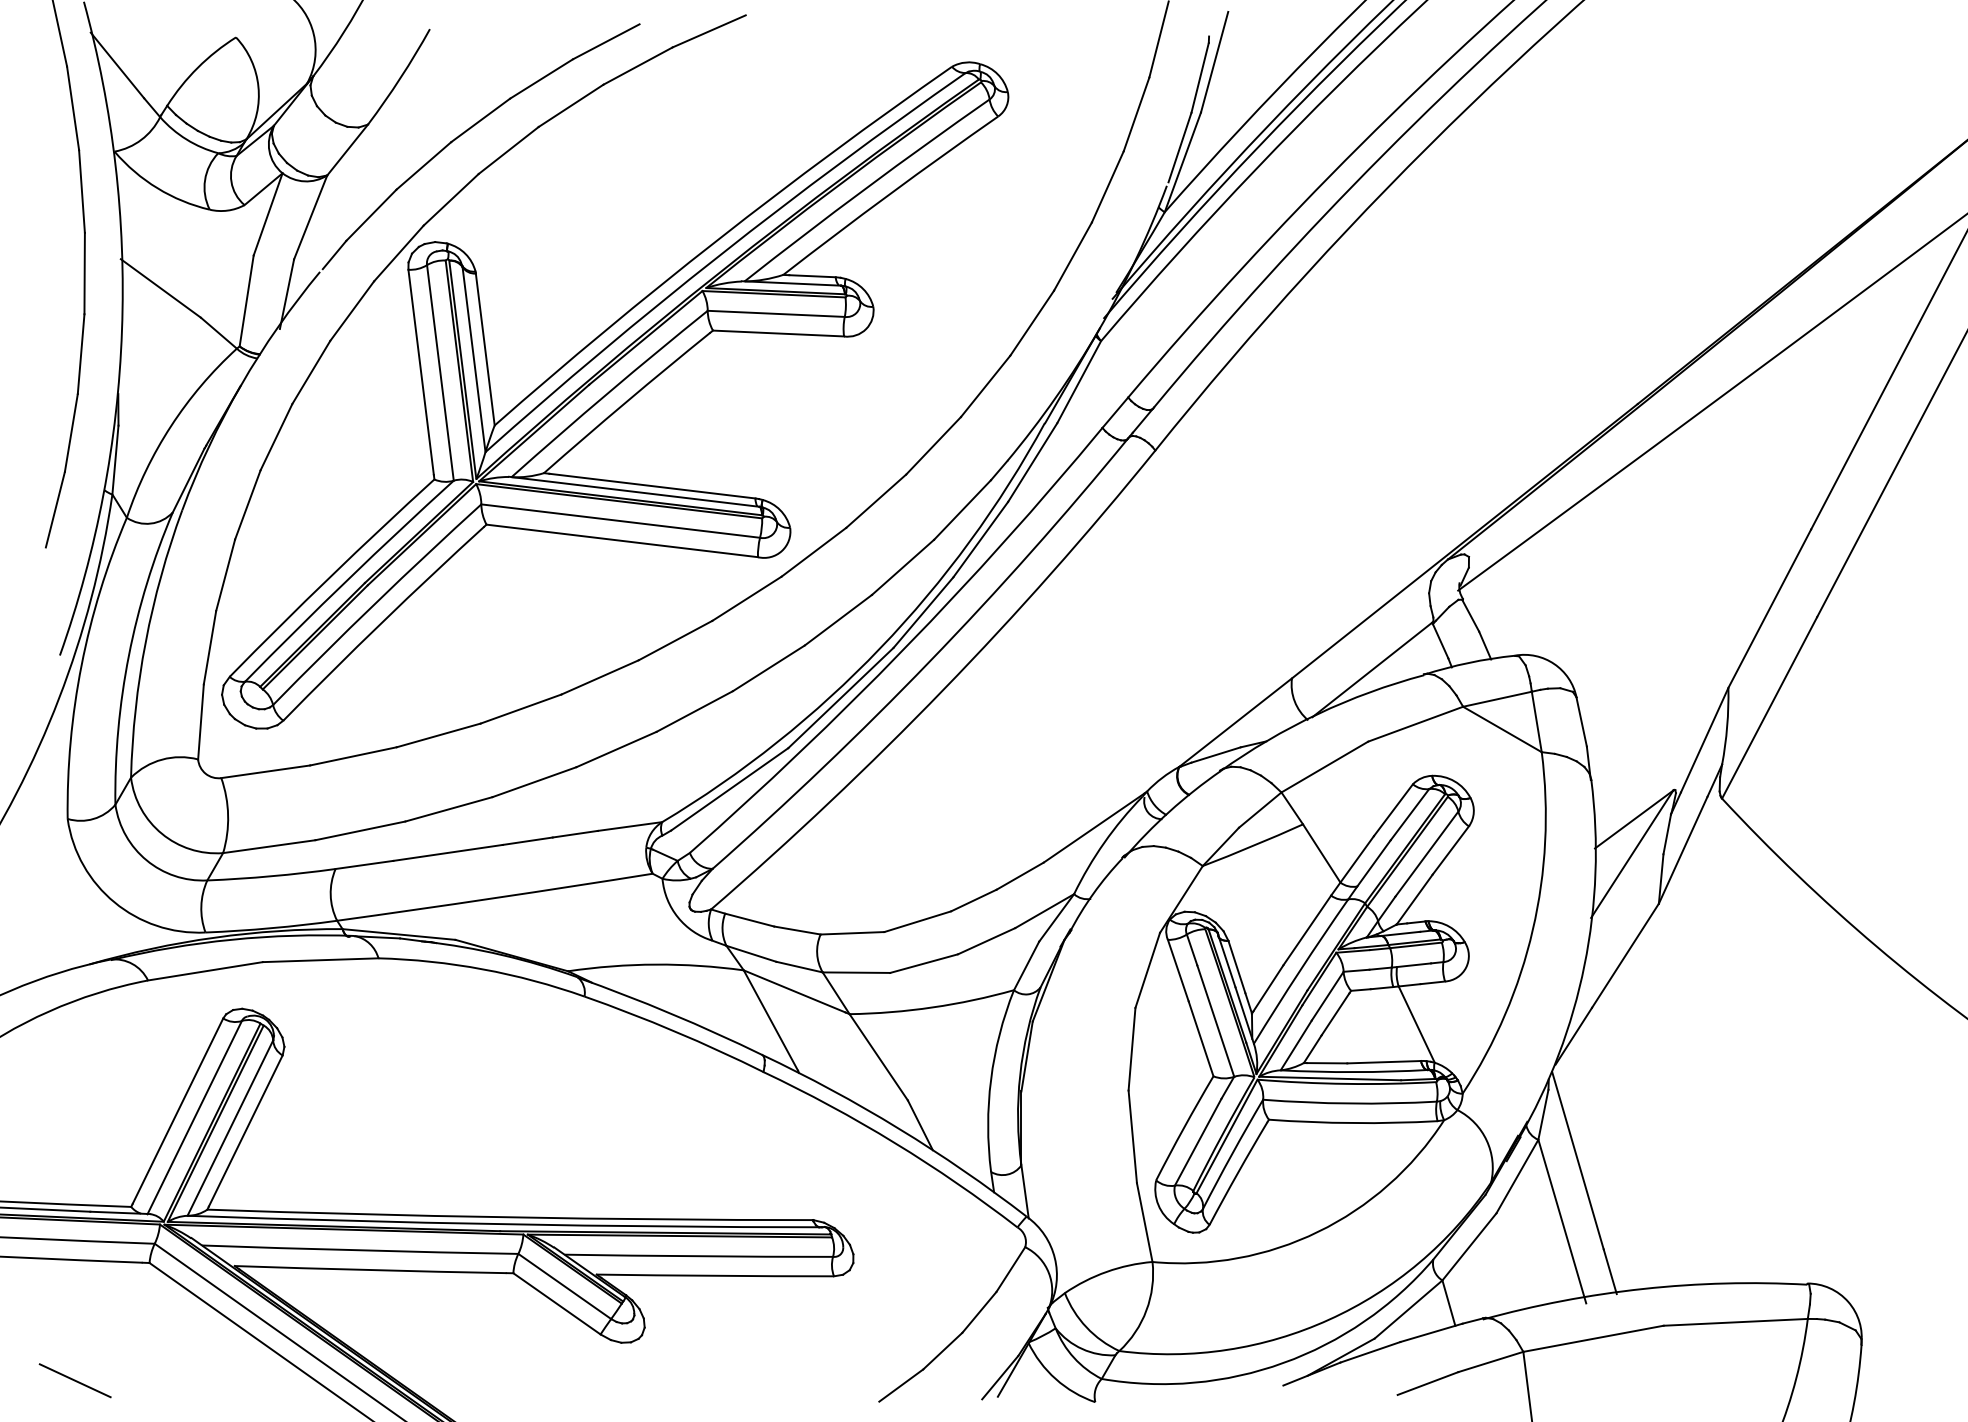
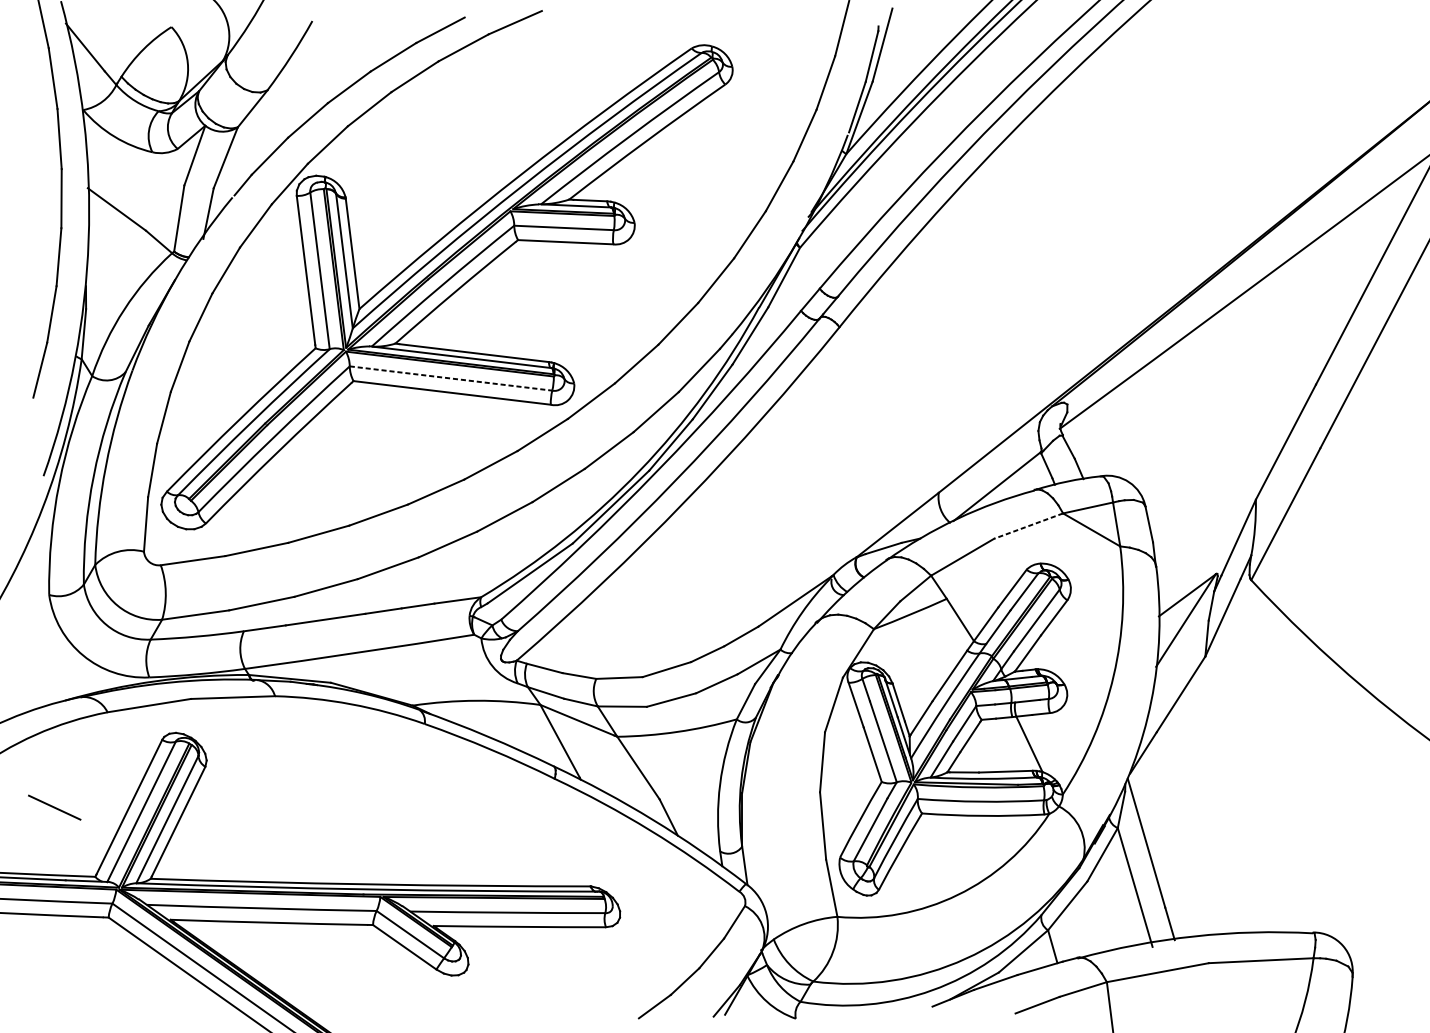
line: (621, 521) -> (451, 378), solid -> dashed
line: (1415, 724) -> (1028, 526), solid -> dashed
line: (74, 1380) -> (54, 807), moved

